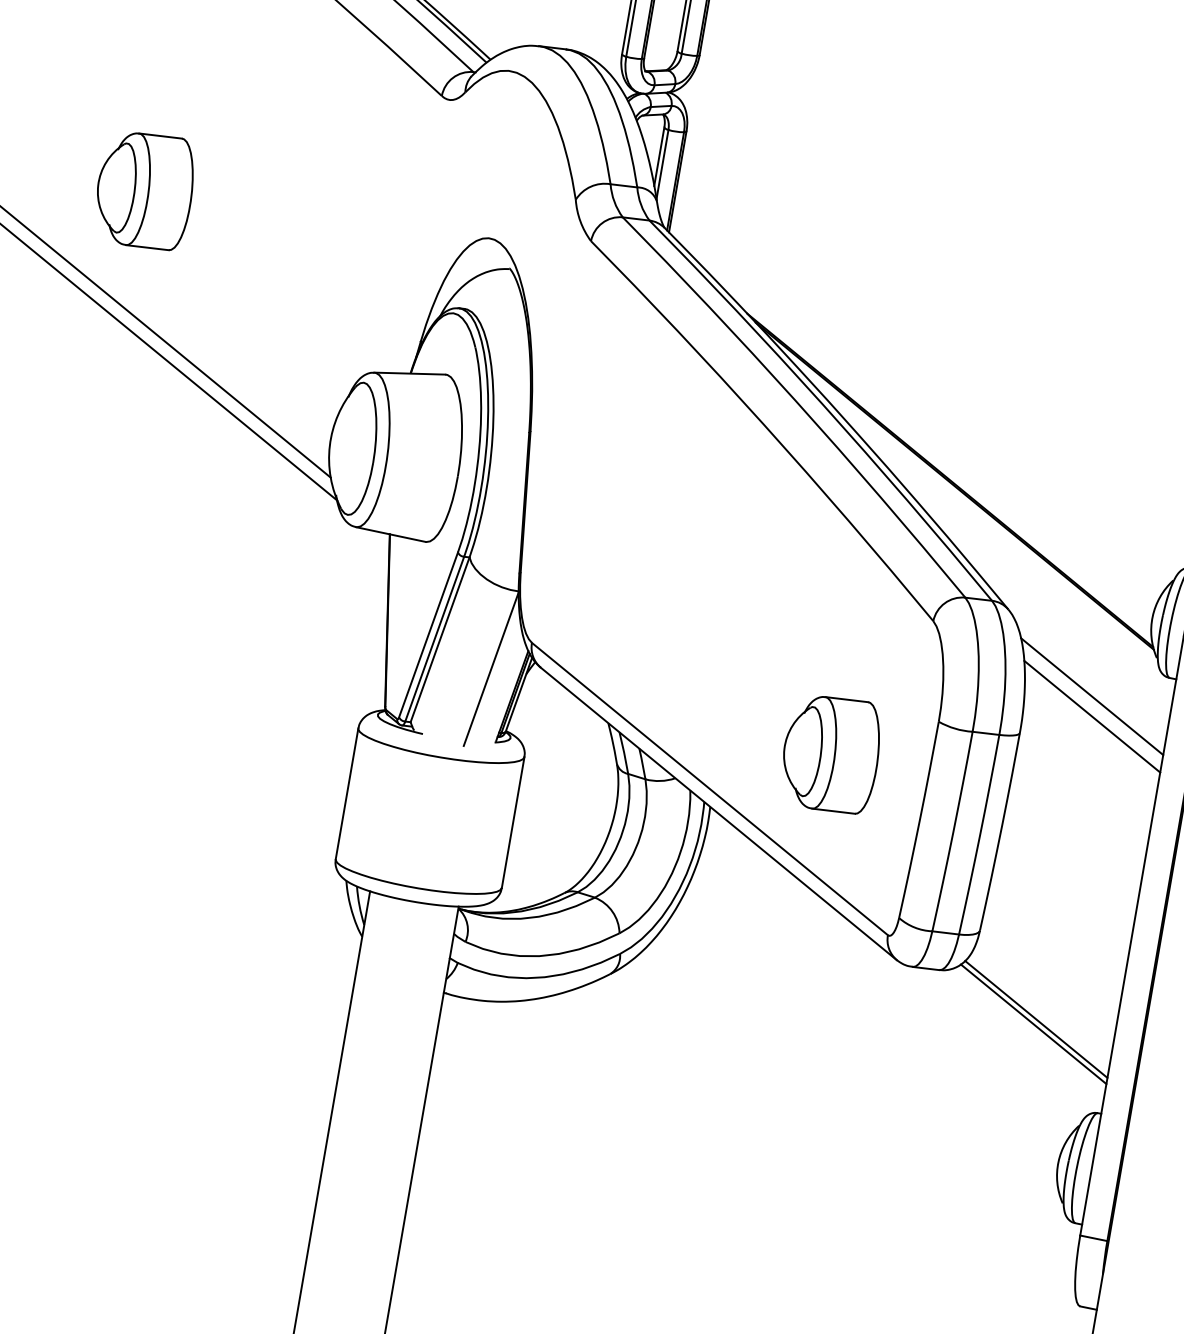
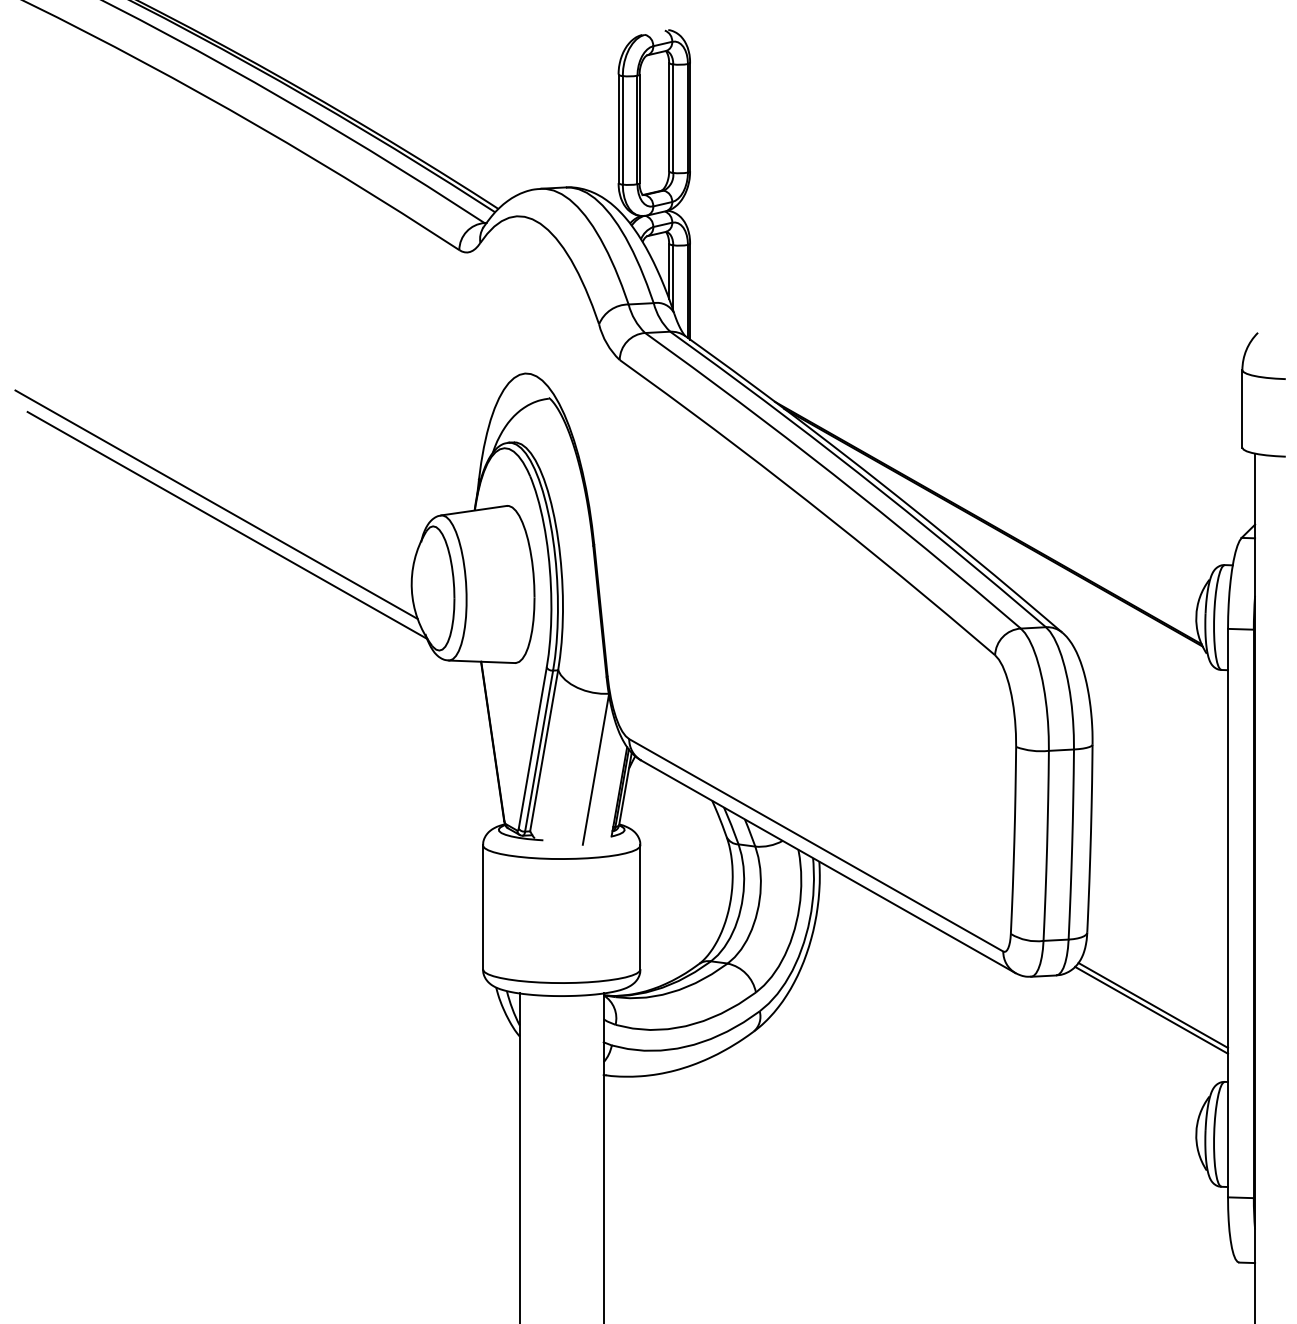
part: (144, 189) -> (200, 383), removed
line: (1092, 696) -> (1153, 699), removed
line: (1092, 716) -> (1156, 717), removed
part: (831, 753) -> (922, 793), removed

